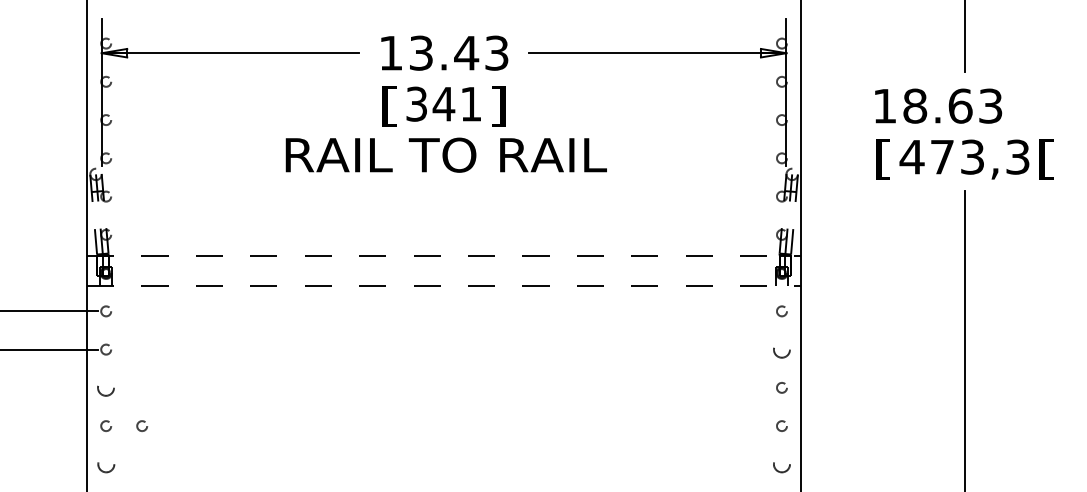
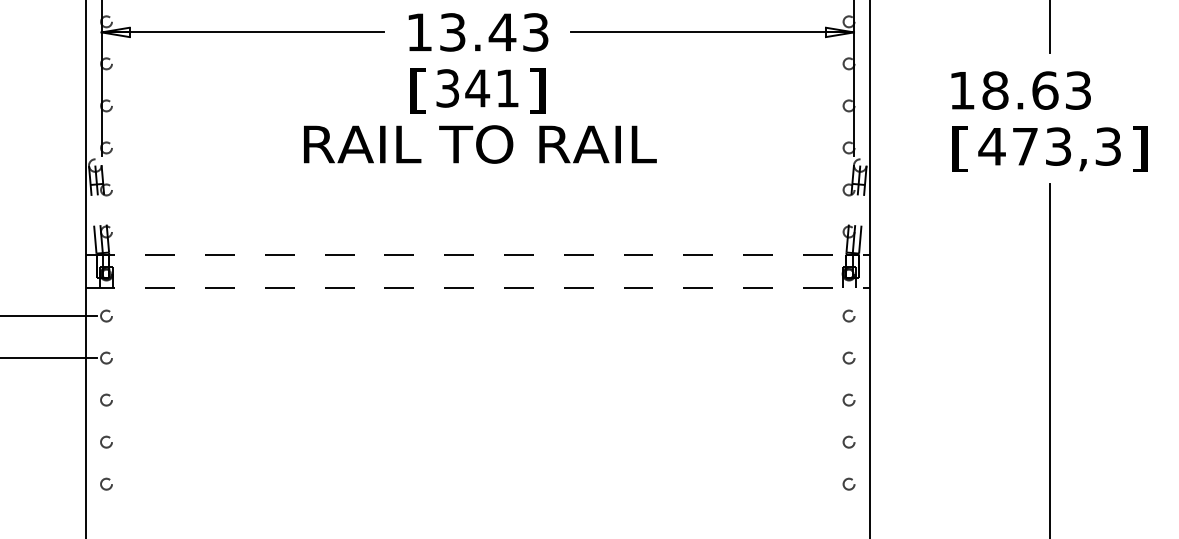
text: (1046, 159) -> (1139, 149), [ -> ]
circle: (781, 349) -> (848, 357), size x0.62
circle: (106, 387) -> (106, 399), size x0.62
circle: (142, 425) -> (146, 441), removed
circle: (105, 464) -> (105, 484), size x0.62
circle: (781, 464) -> (848, 484), size x0.62

